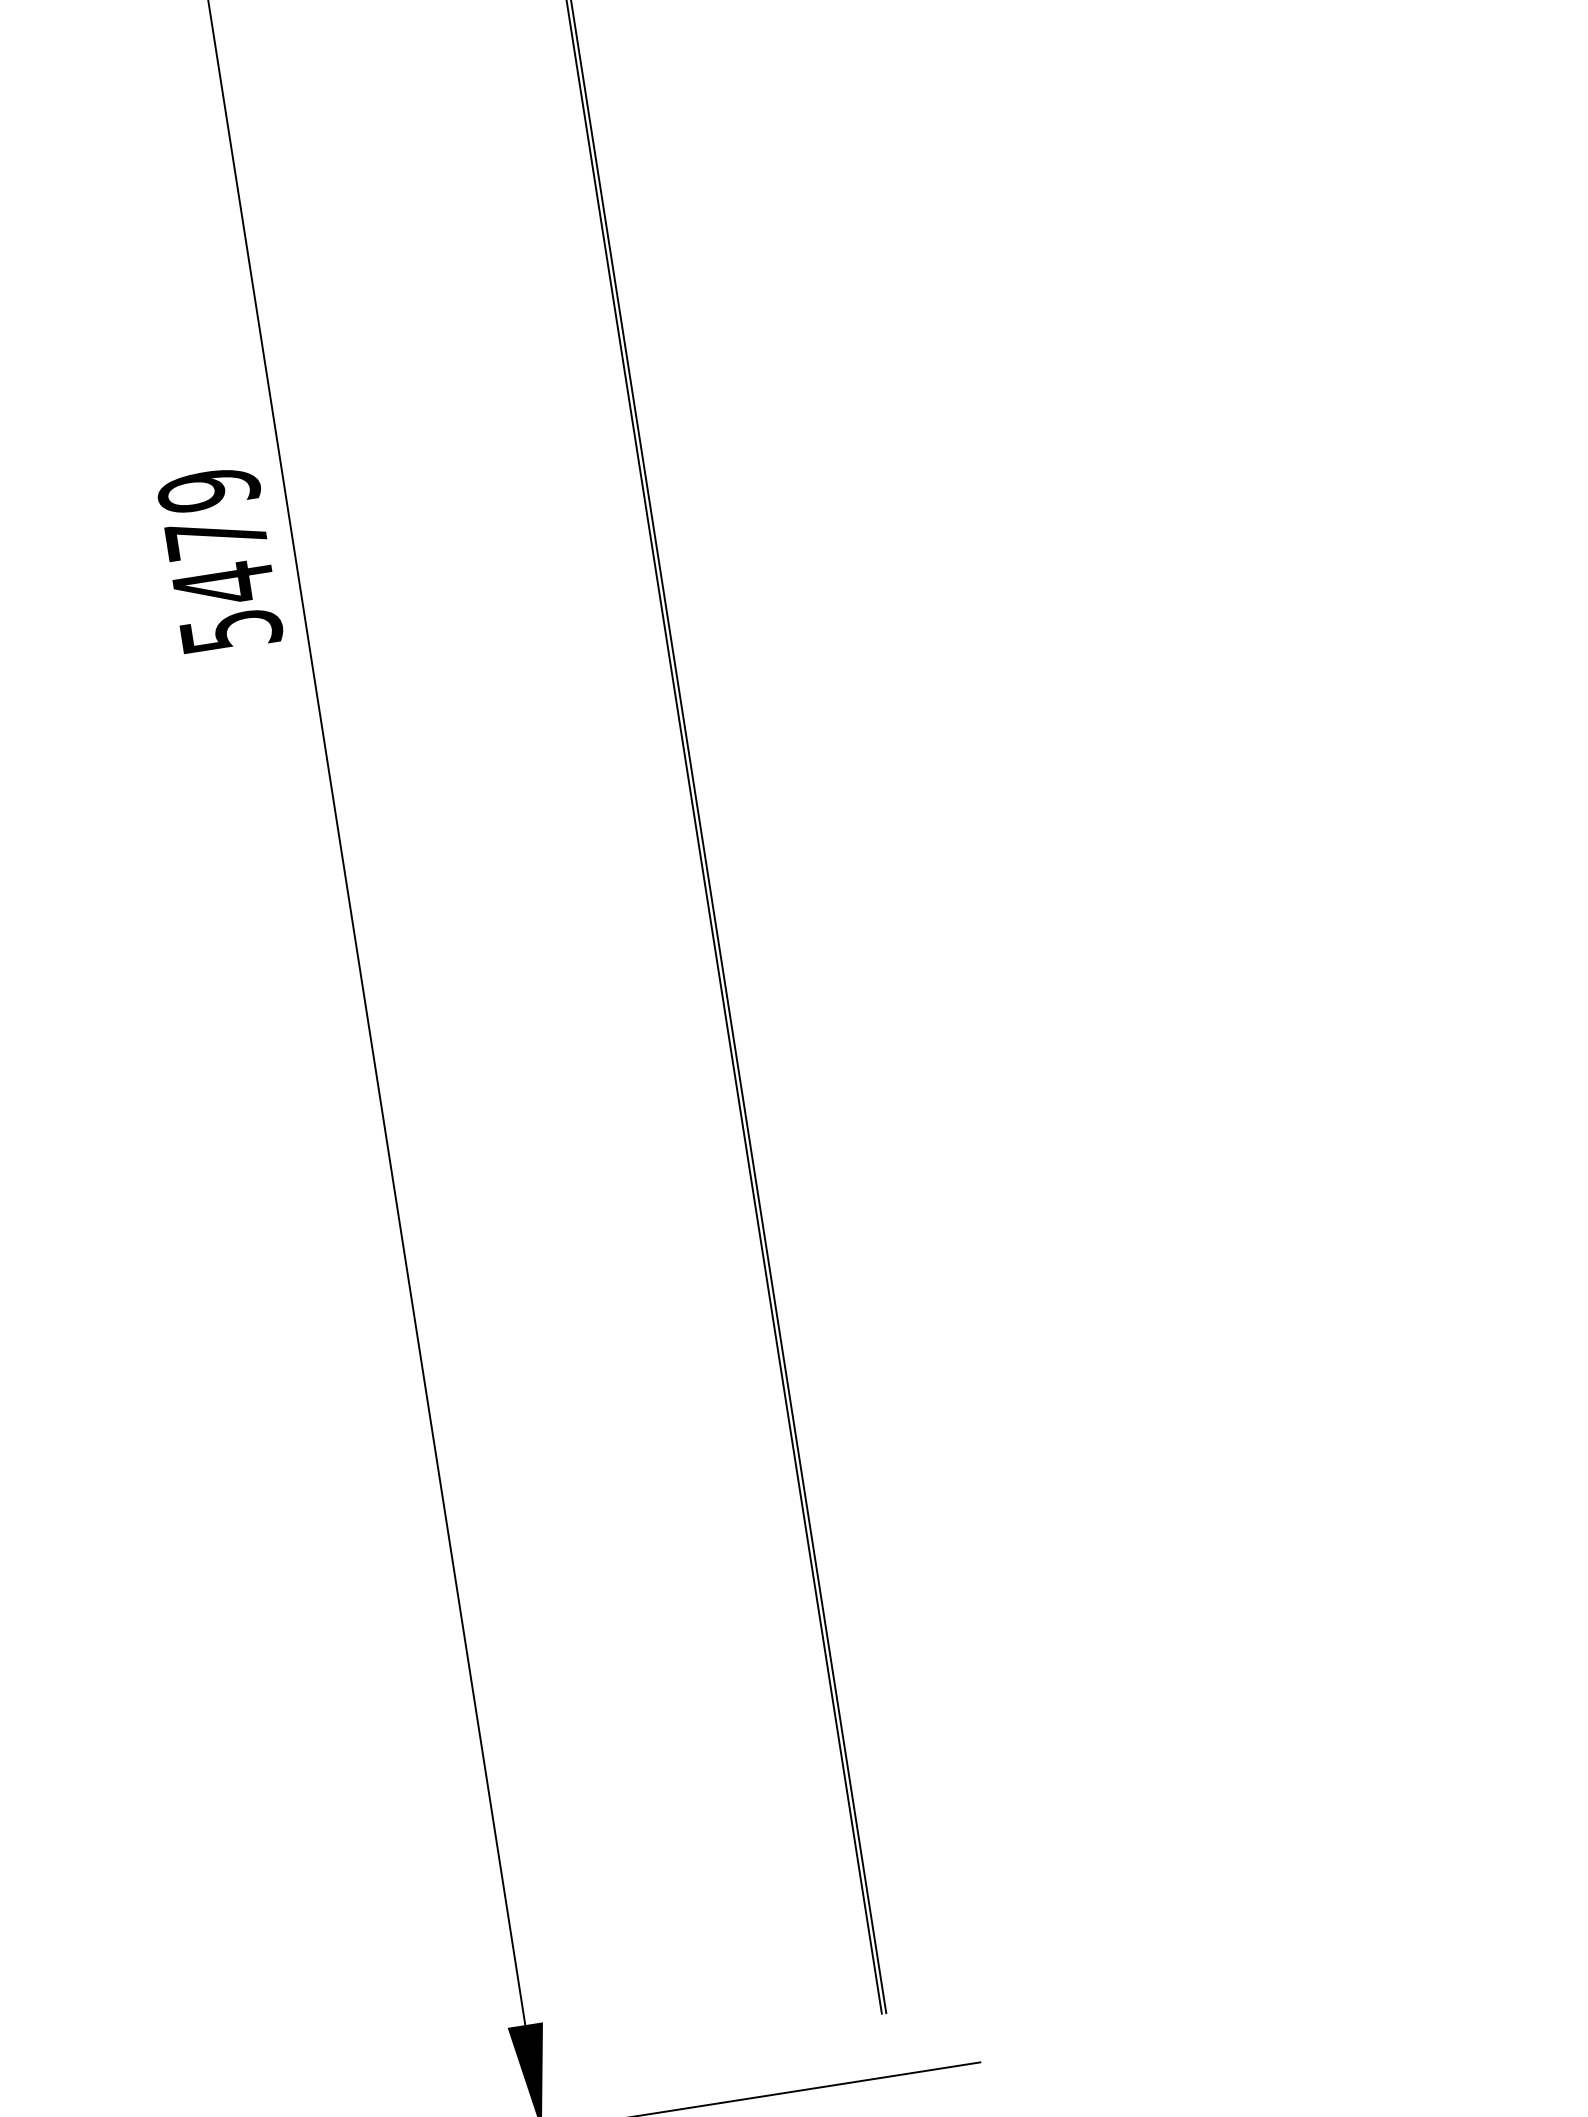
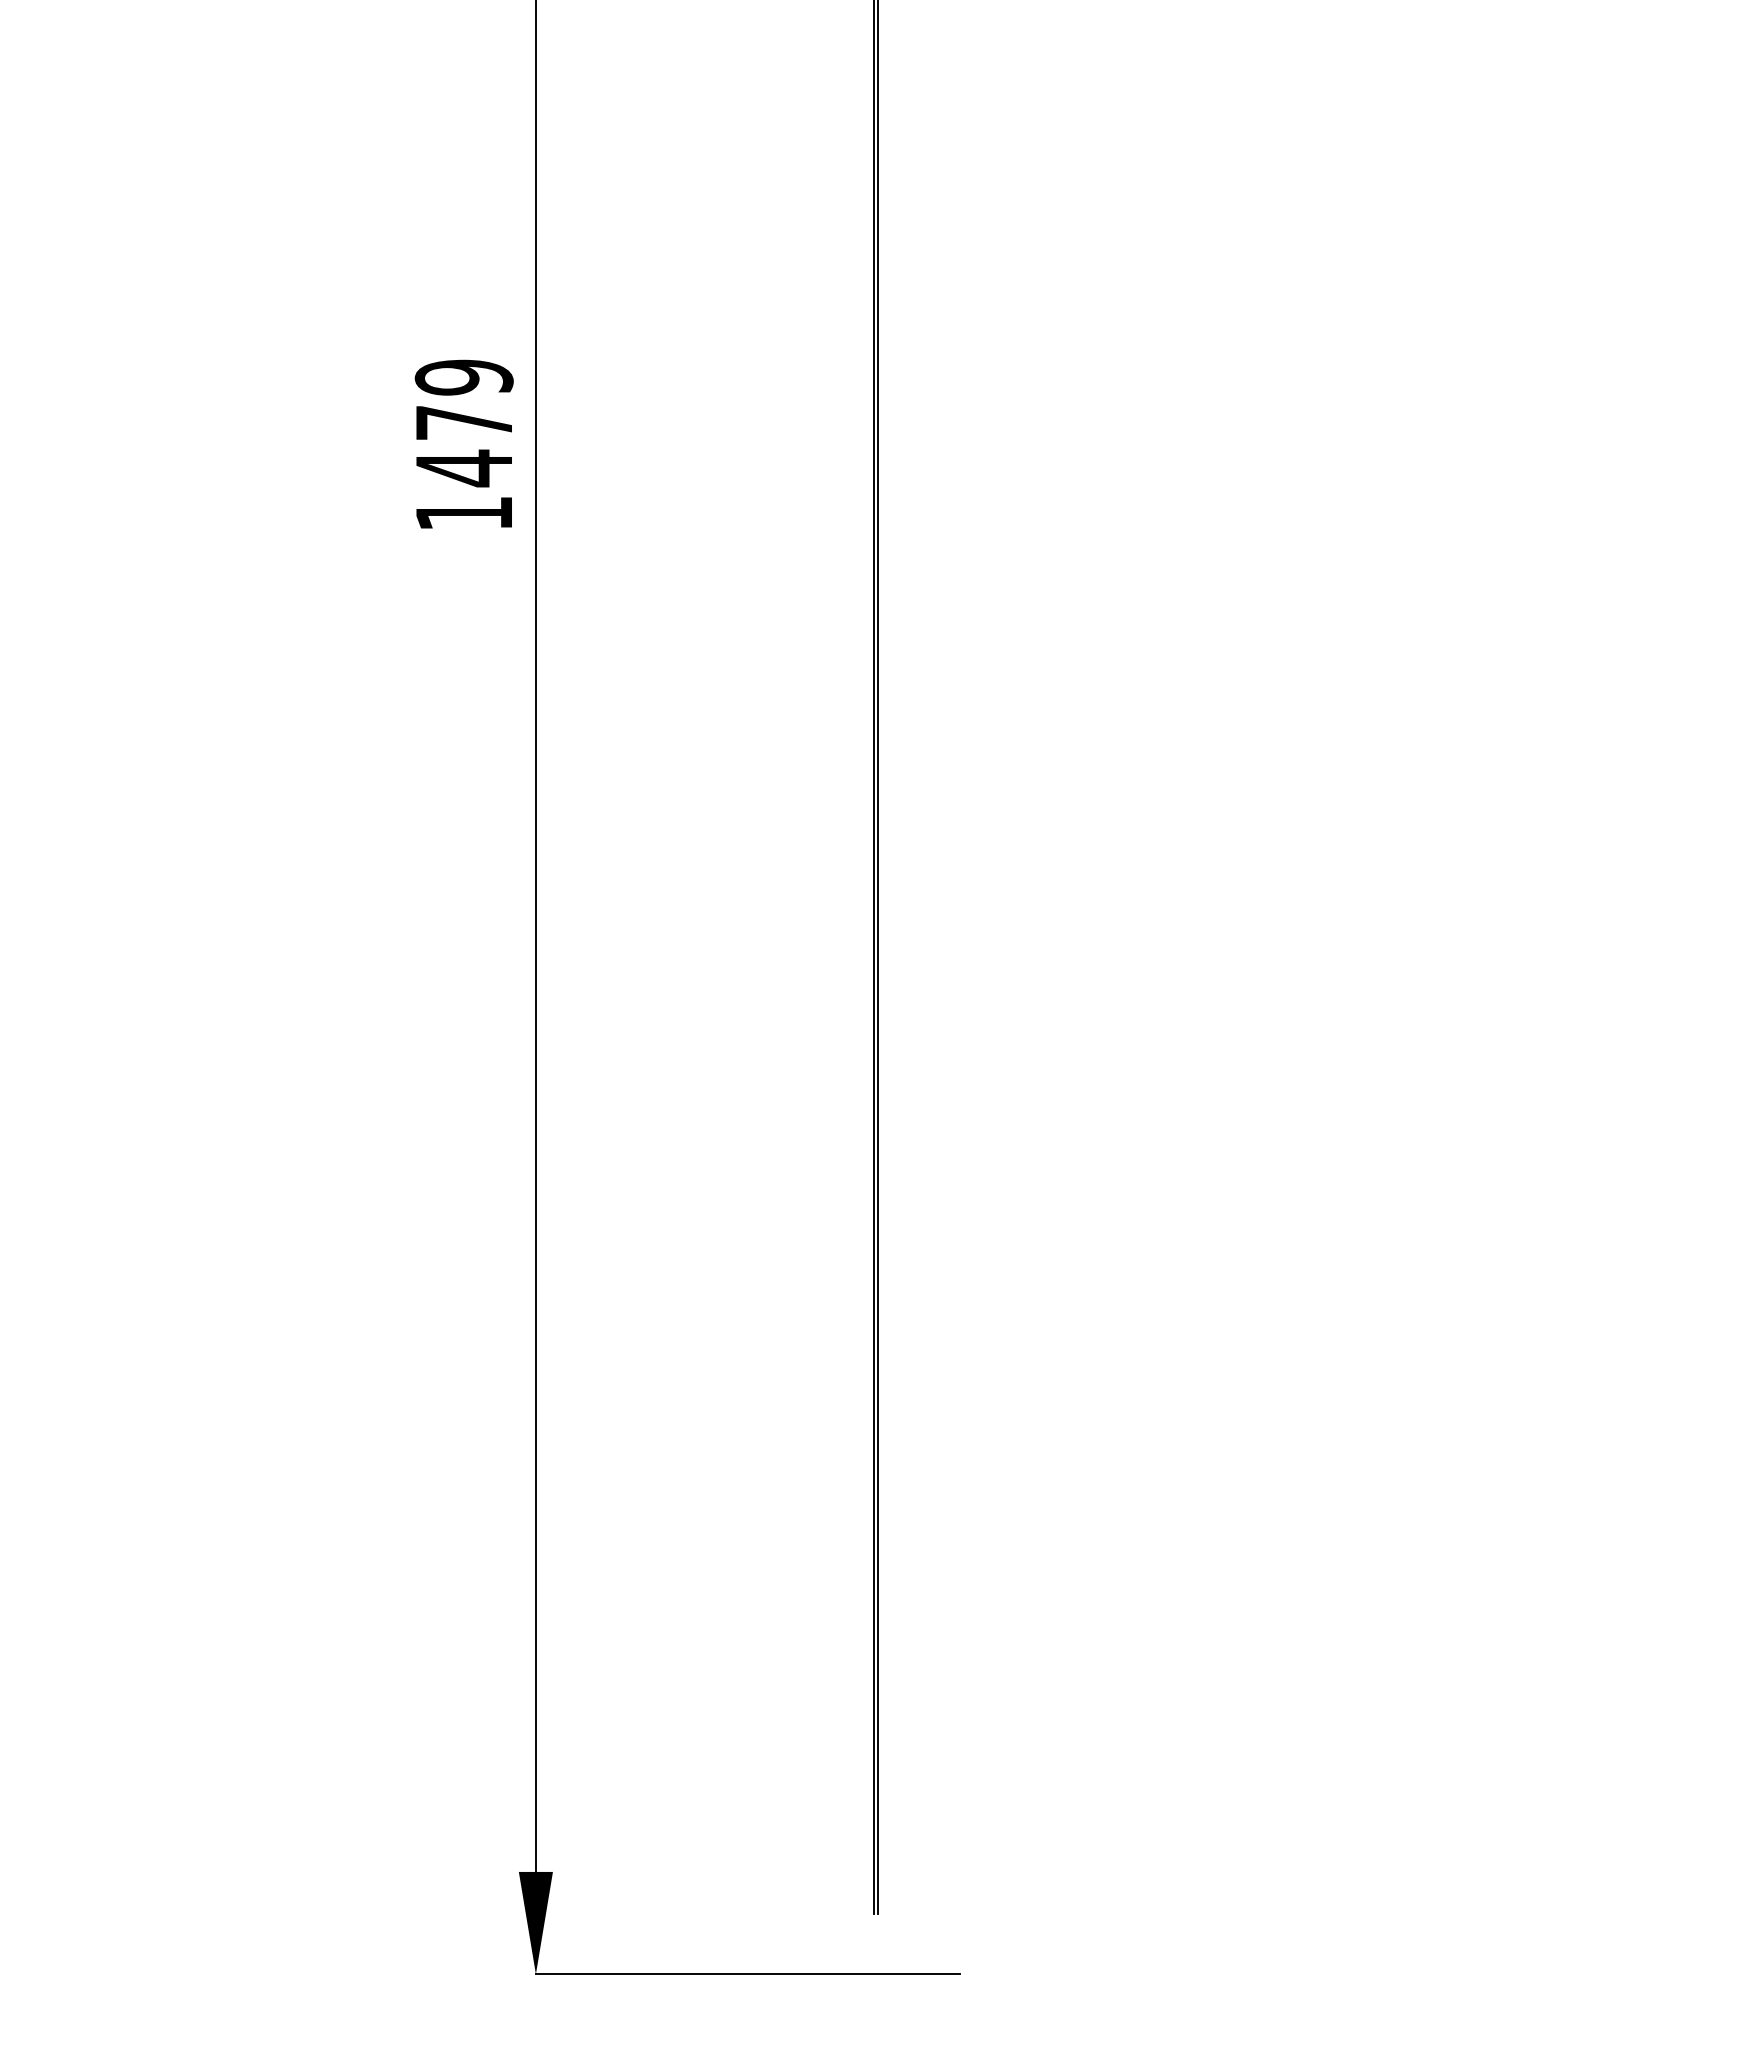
text: (231, 630) -> (464, 513), 5479 -> 1479

